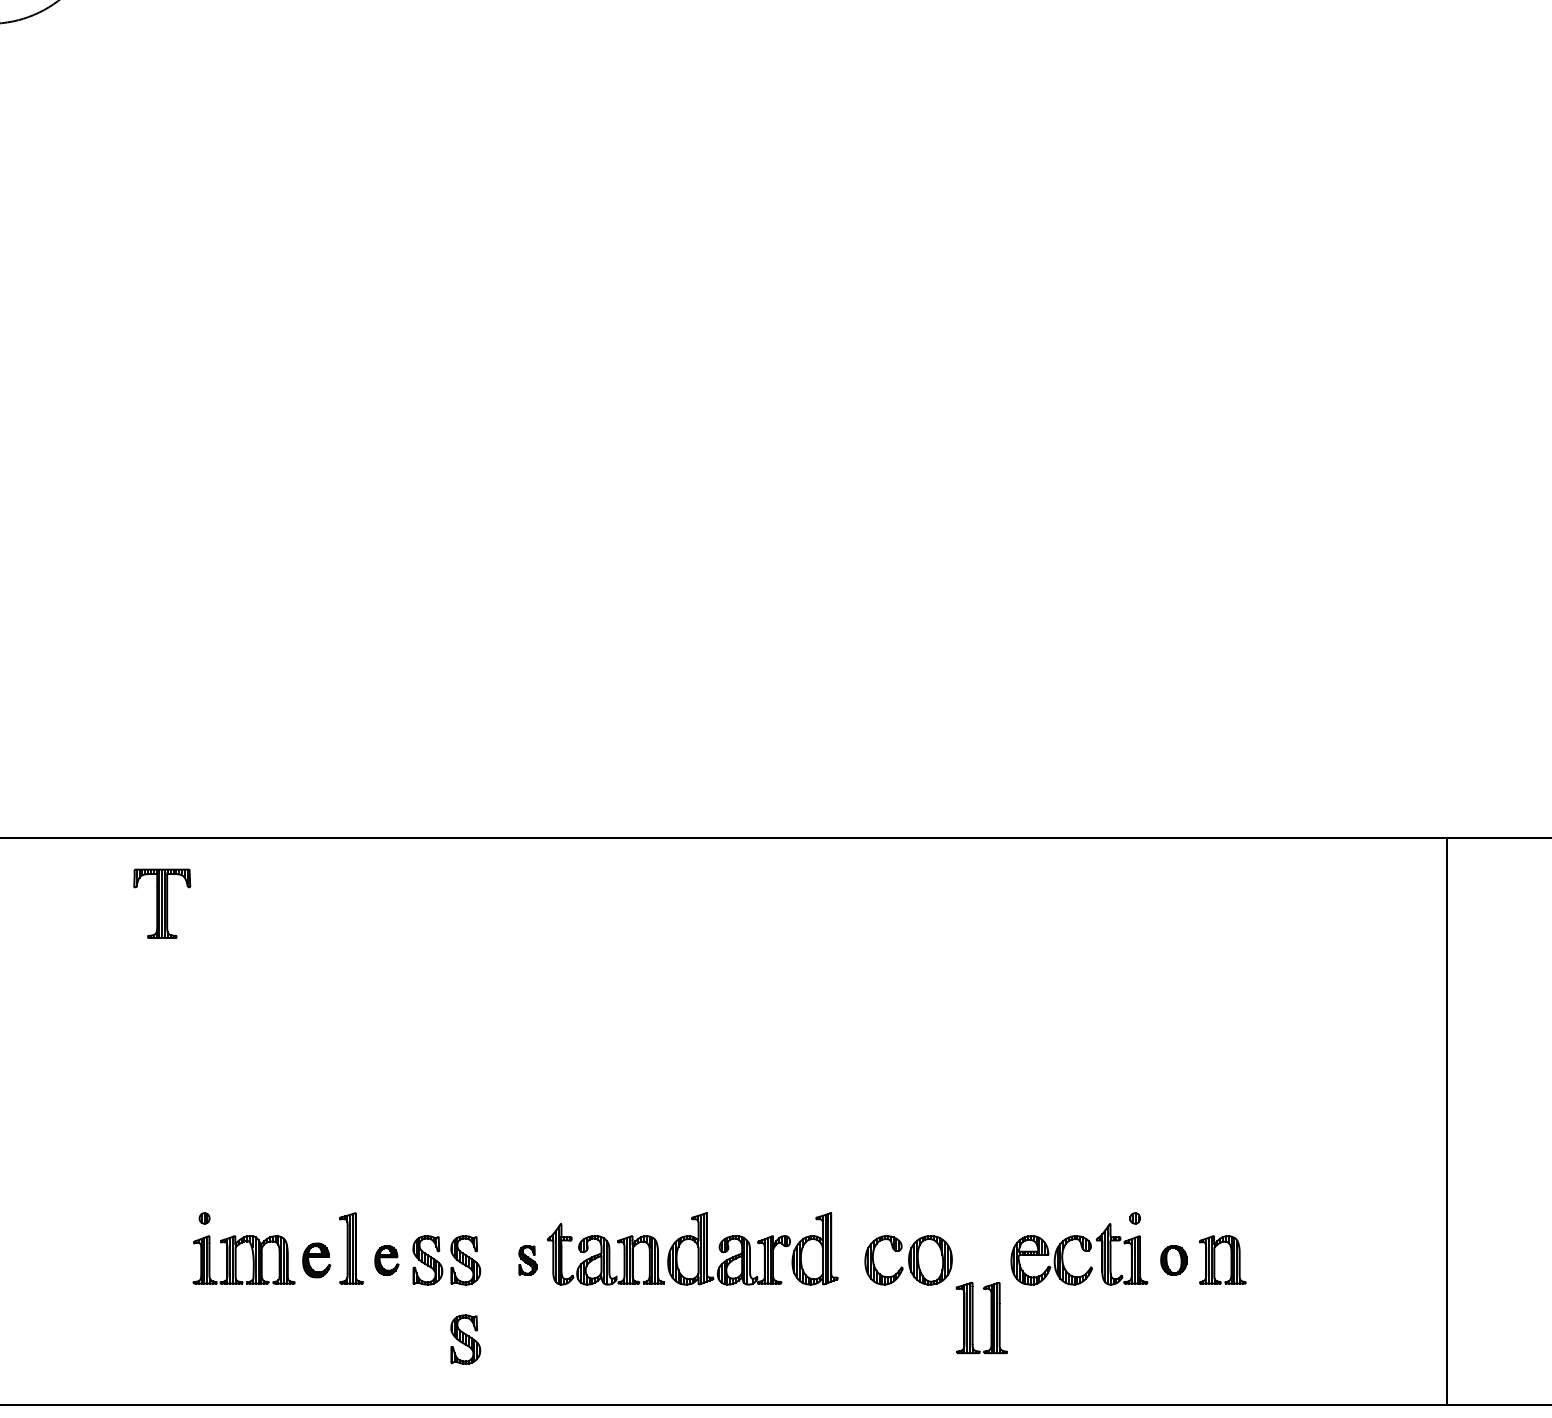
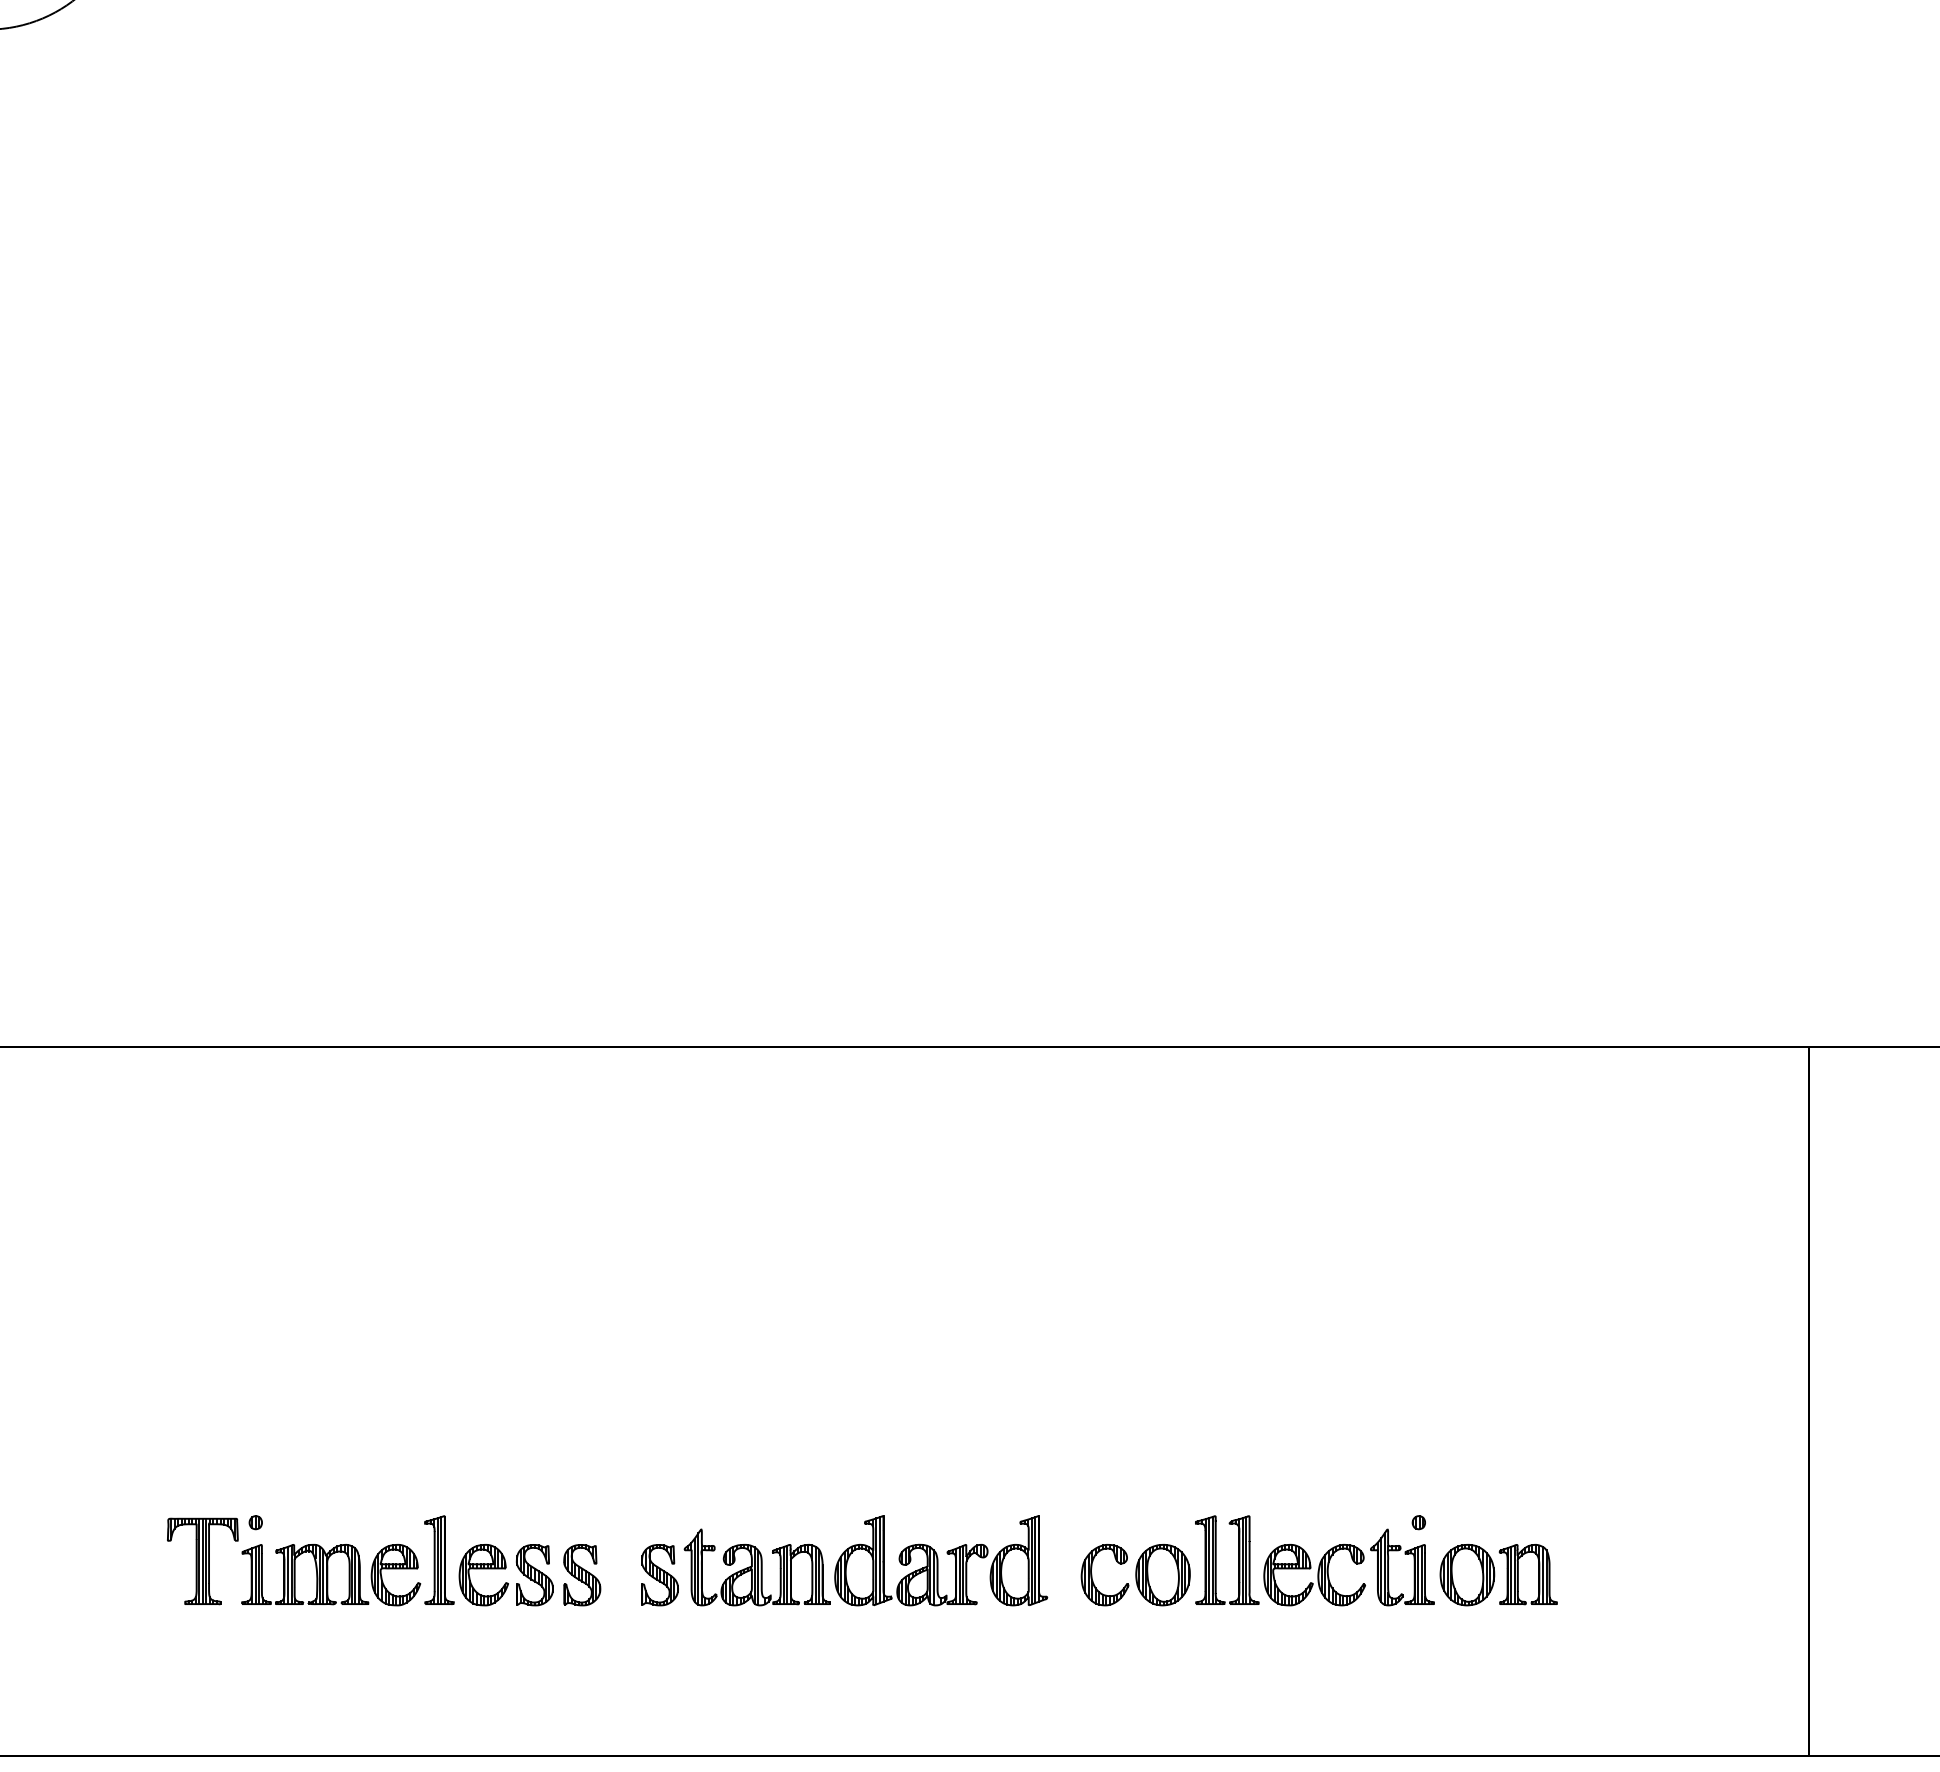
part: (161, 903) -> (202, 1561), moved
part: (316, 1260) -> (395, 1575), size x1.43
part: (386, 1260) -> (483, 1575), size x1.67
part: (527, 1260) -> (659, 1575), size x1.67
part: (1174, 1260) -> (1467, 1575), size x1.67
part: (973, 1317) -> (1216, 1559), moved
part: (465, 1339) -> (582, 1674), removed

